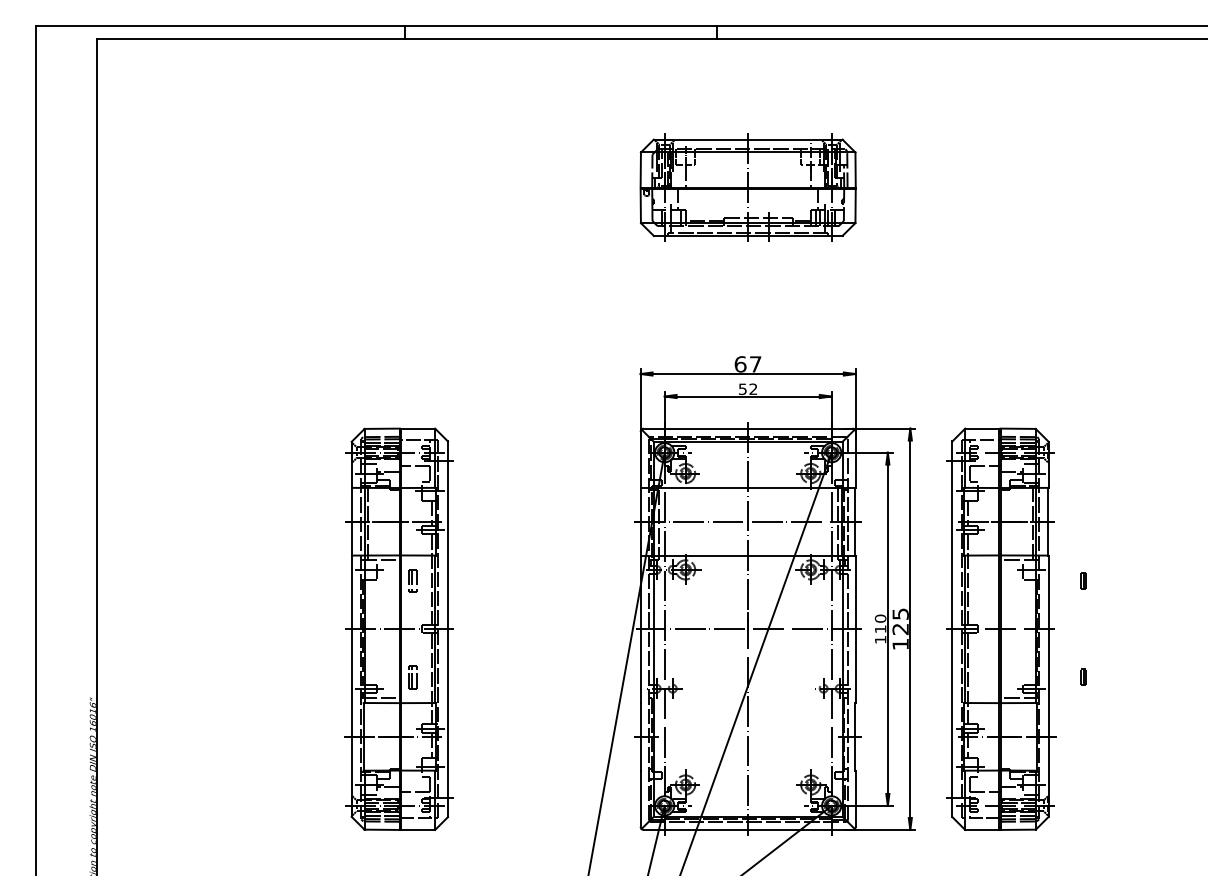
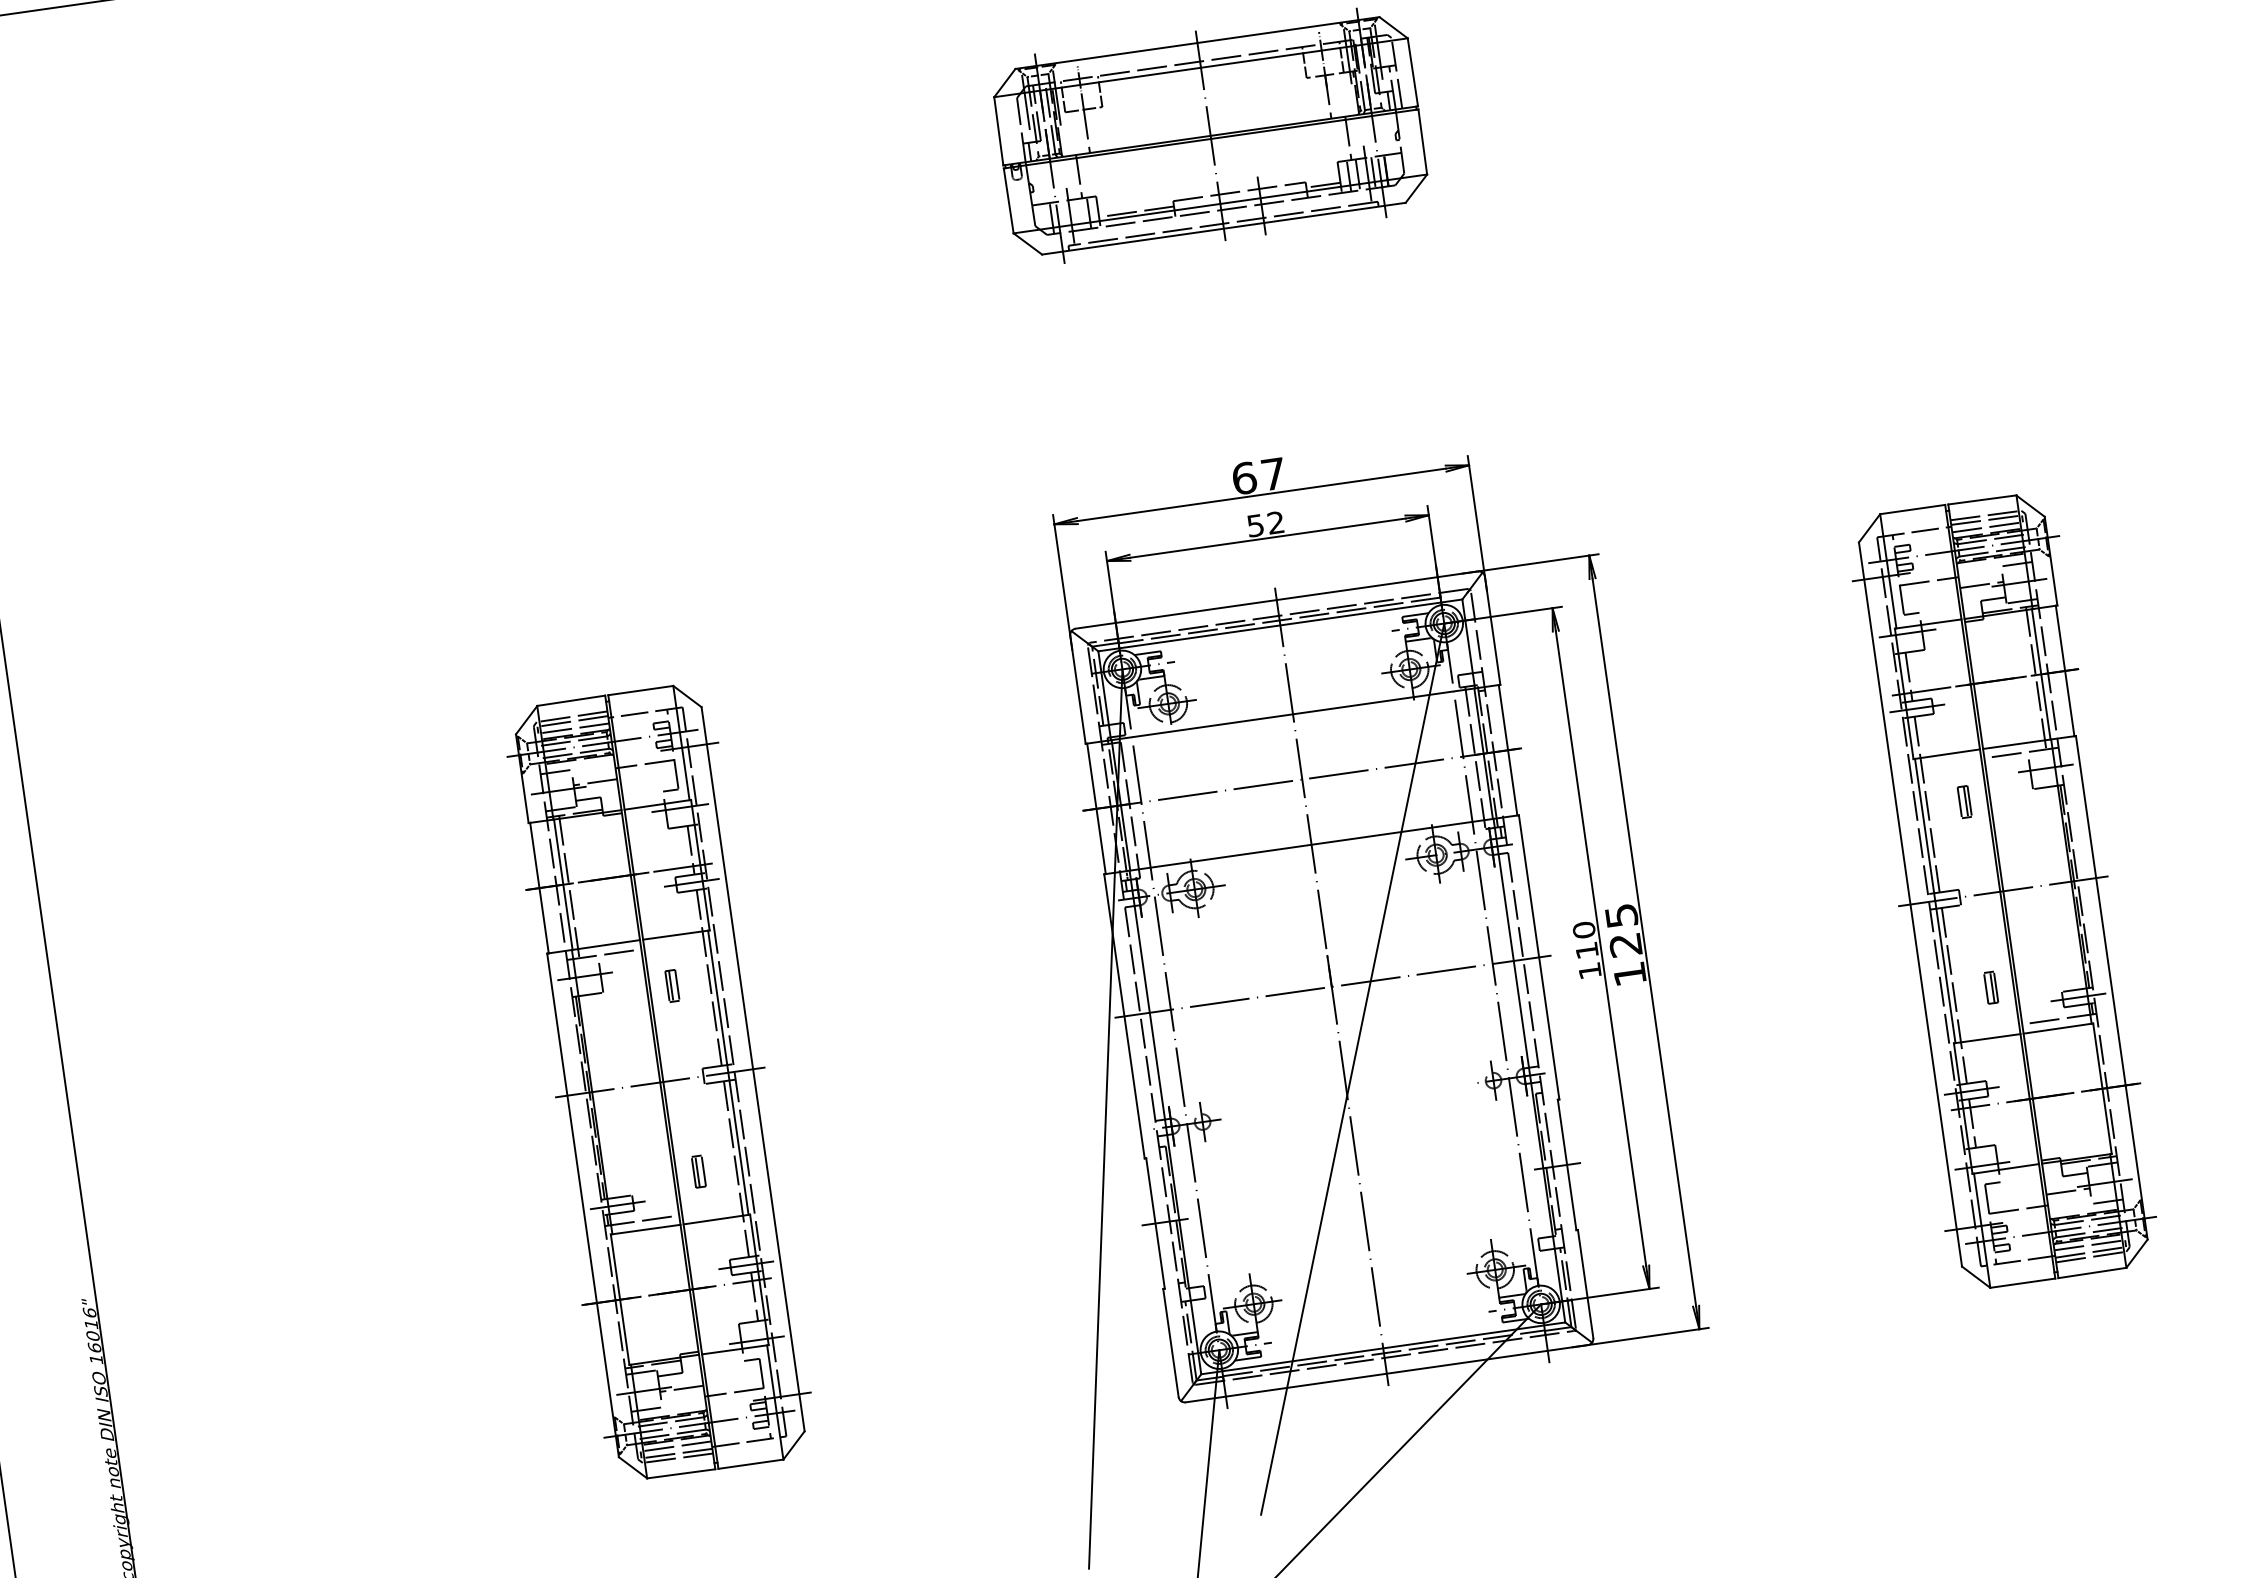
part: (412, 580) -> (671, 984), size x0.71
part: (1001, 628) -> (2004, 889), moved
part: (412, 676) -> (697, 1169), size x0.71

